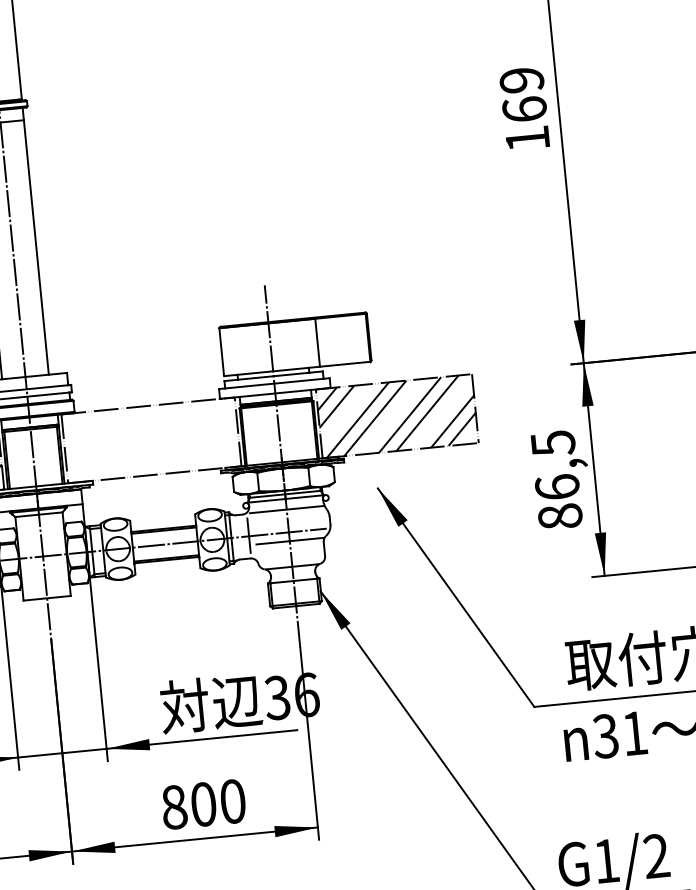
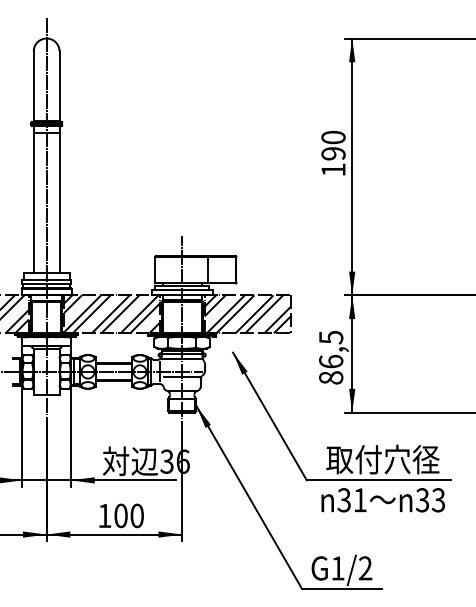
text: (523, 94) -> (333, 145), 169 -> 190
hatch: (150, 440) -> (111, 314), added
text: (173, 806) -> (104, 515), 800 -> 100

